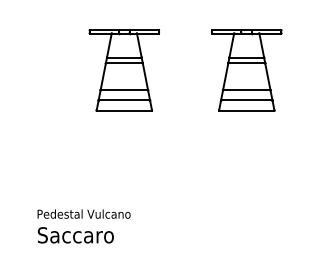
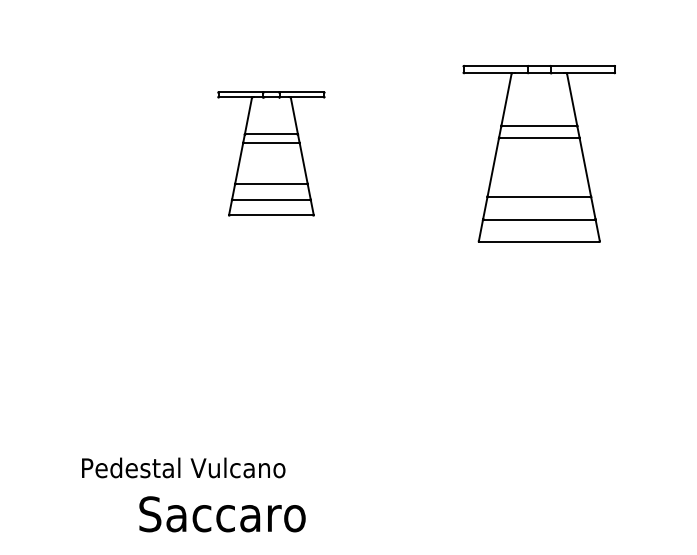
part: (123, 70) -> (269, 153), size x0.7
text: (75, 235) -> (221, 514), moved

